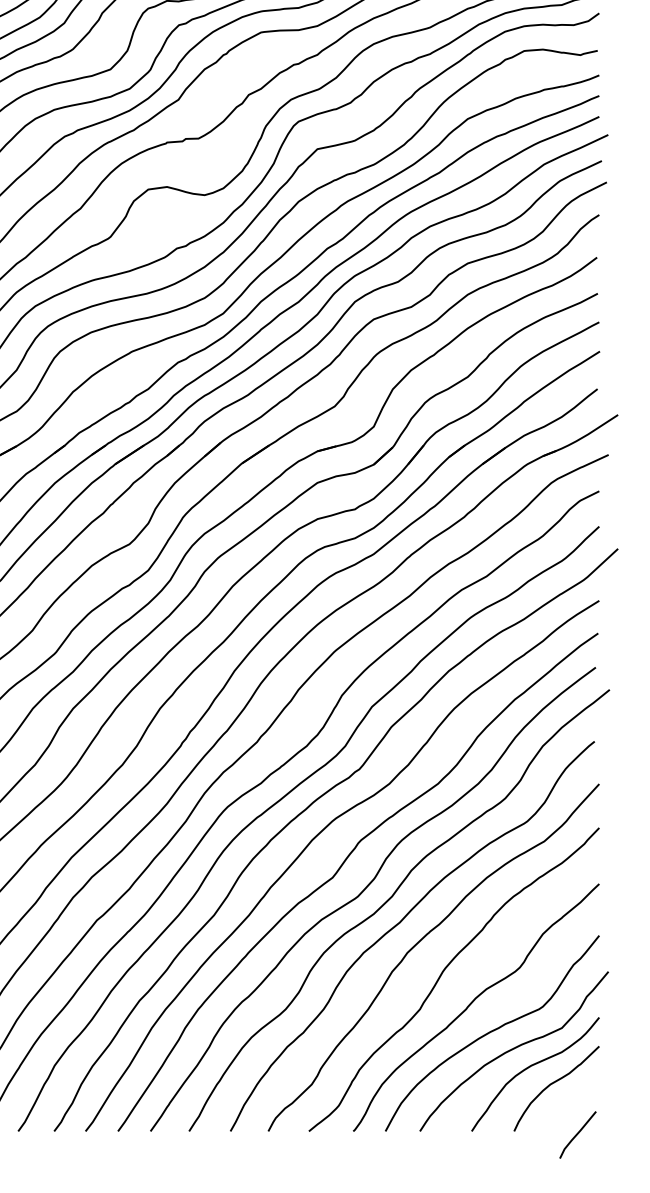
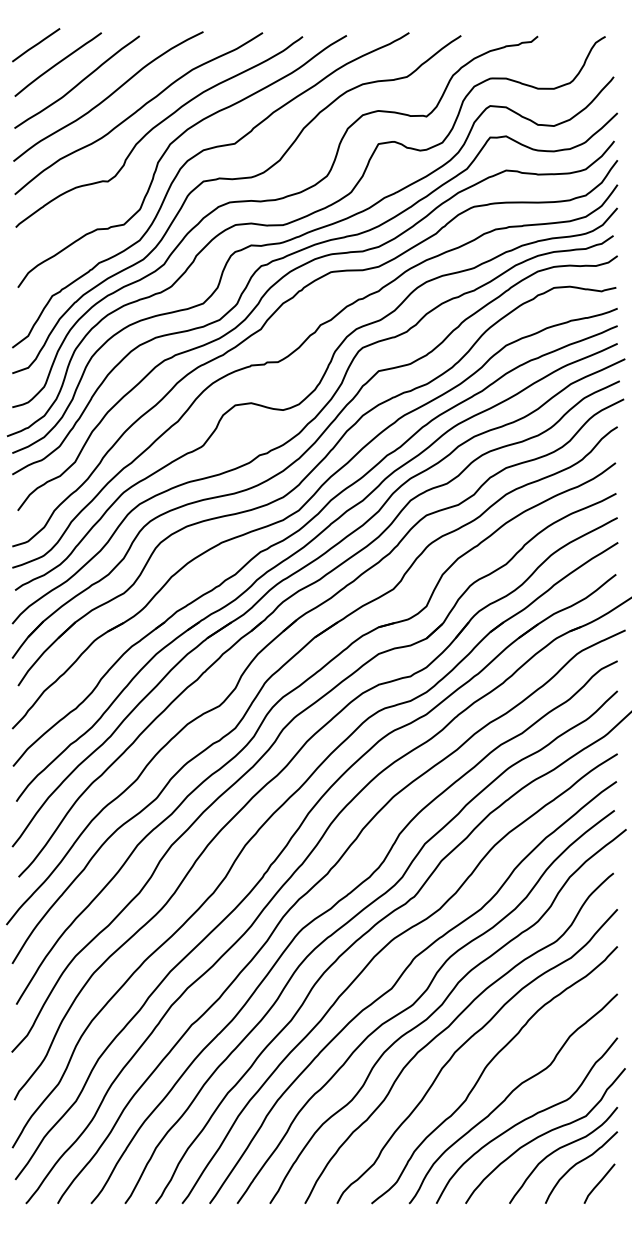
line: (577, 1134) -> (599, 1183), moved

